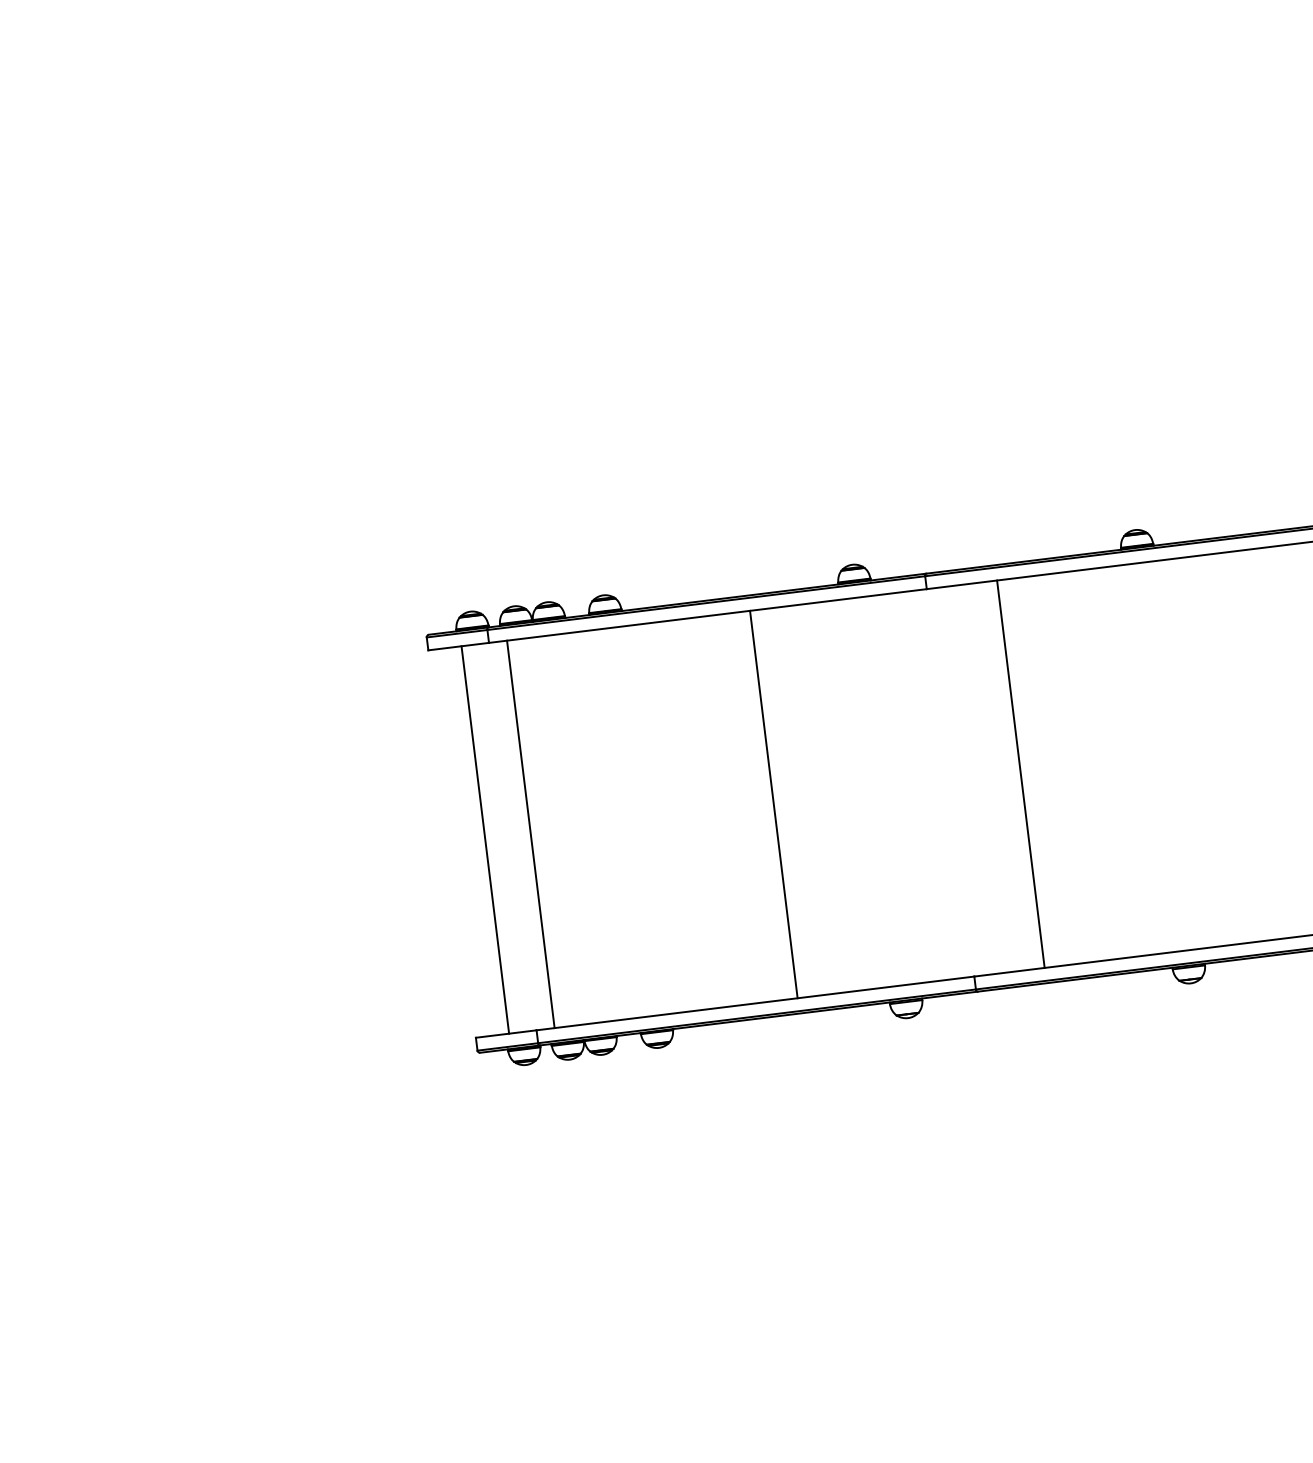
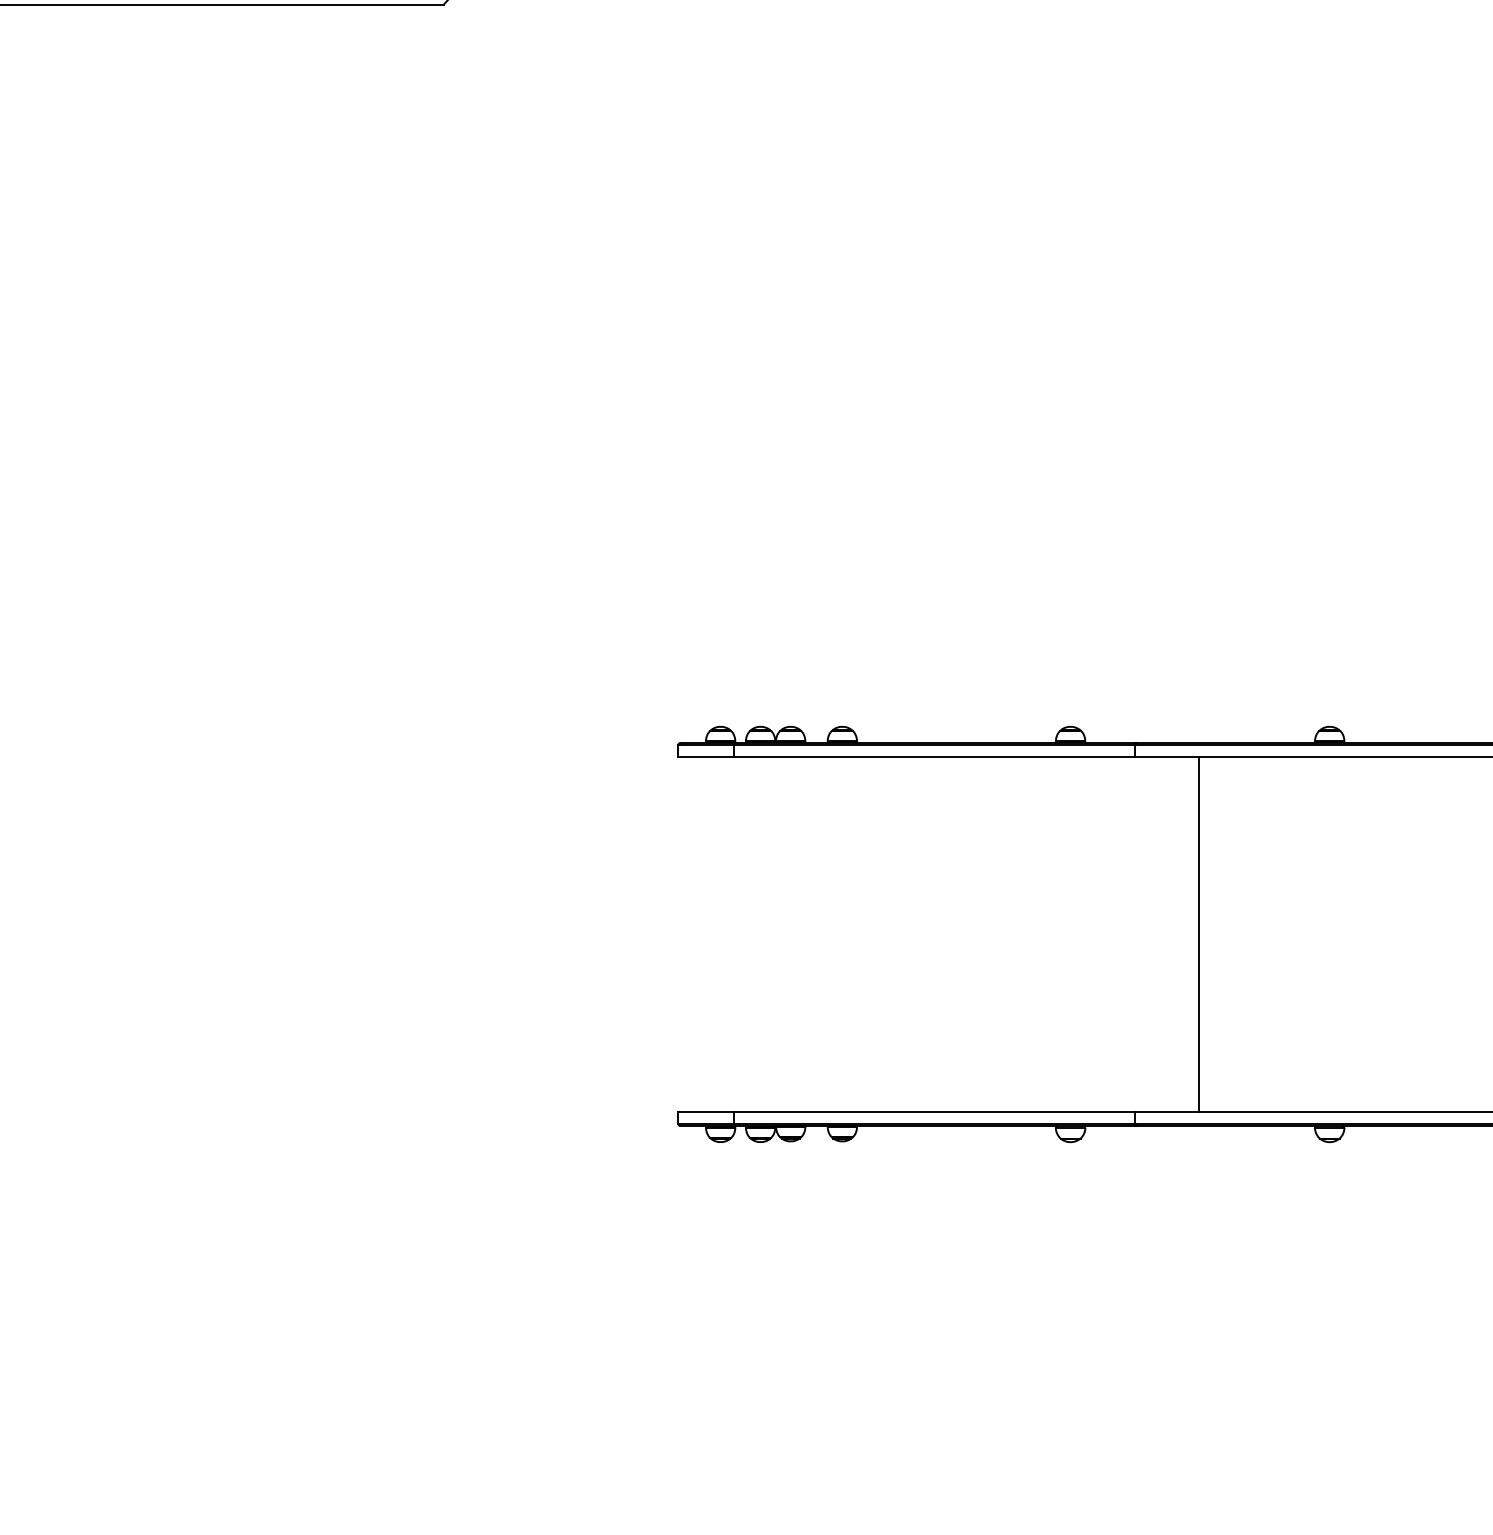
line: (774, 804) -> (973, 934), removed
line: (530, 834) -> (750, 934), removed
line: (485, 840) -> (708, 934), removed

